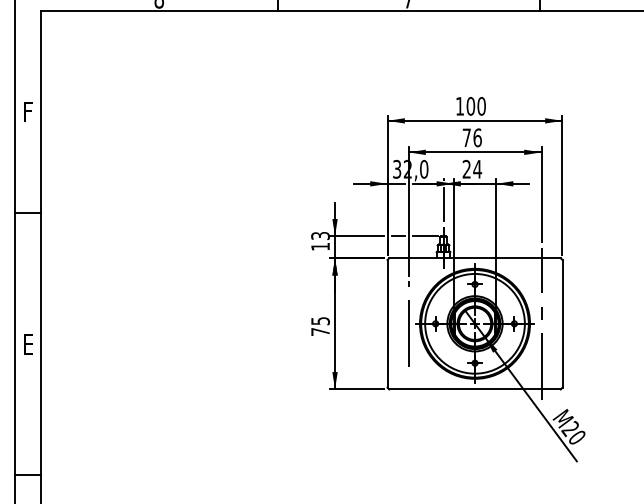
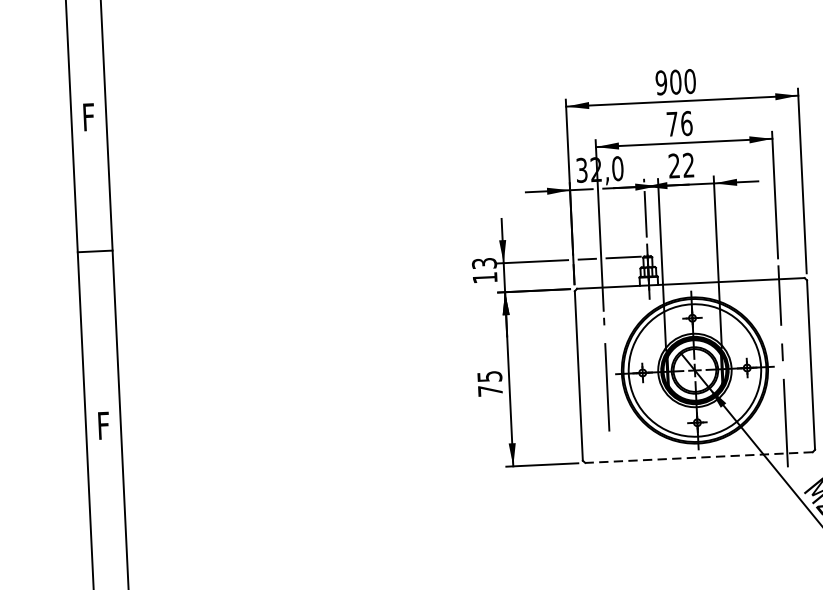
text: (459, 106) -> (660, 83), 100 -> 900
text: (477, 168) -> (688, 164), 24 -> 22
text: (28, 344) -> (103, 425), E -> F
line: (475, 389) -> (699, 457), solid -> dashed

